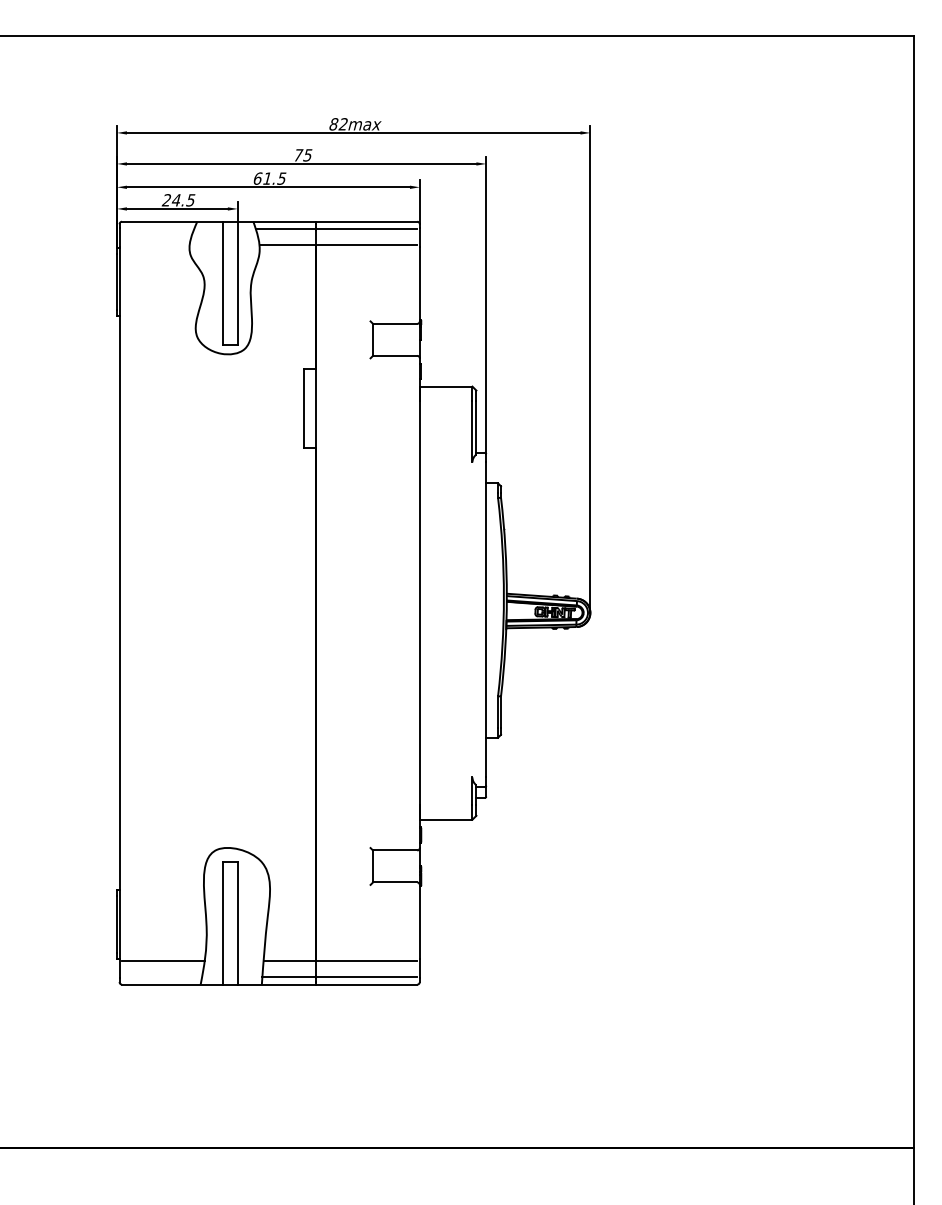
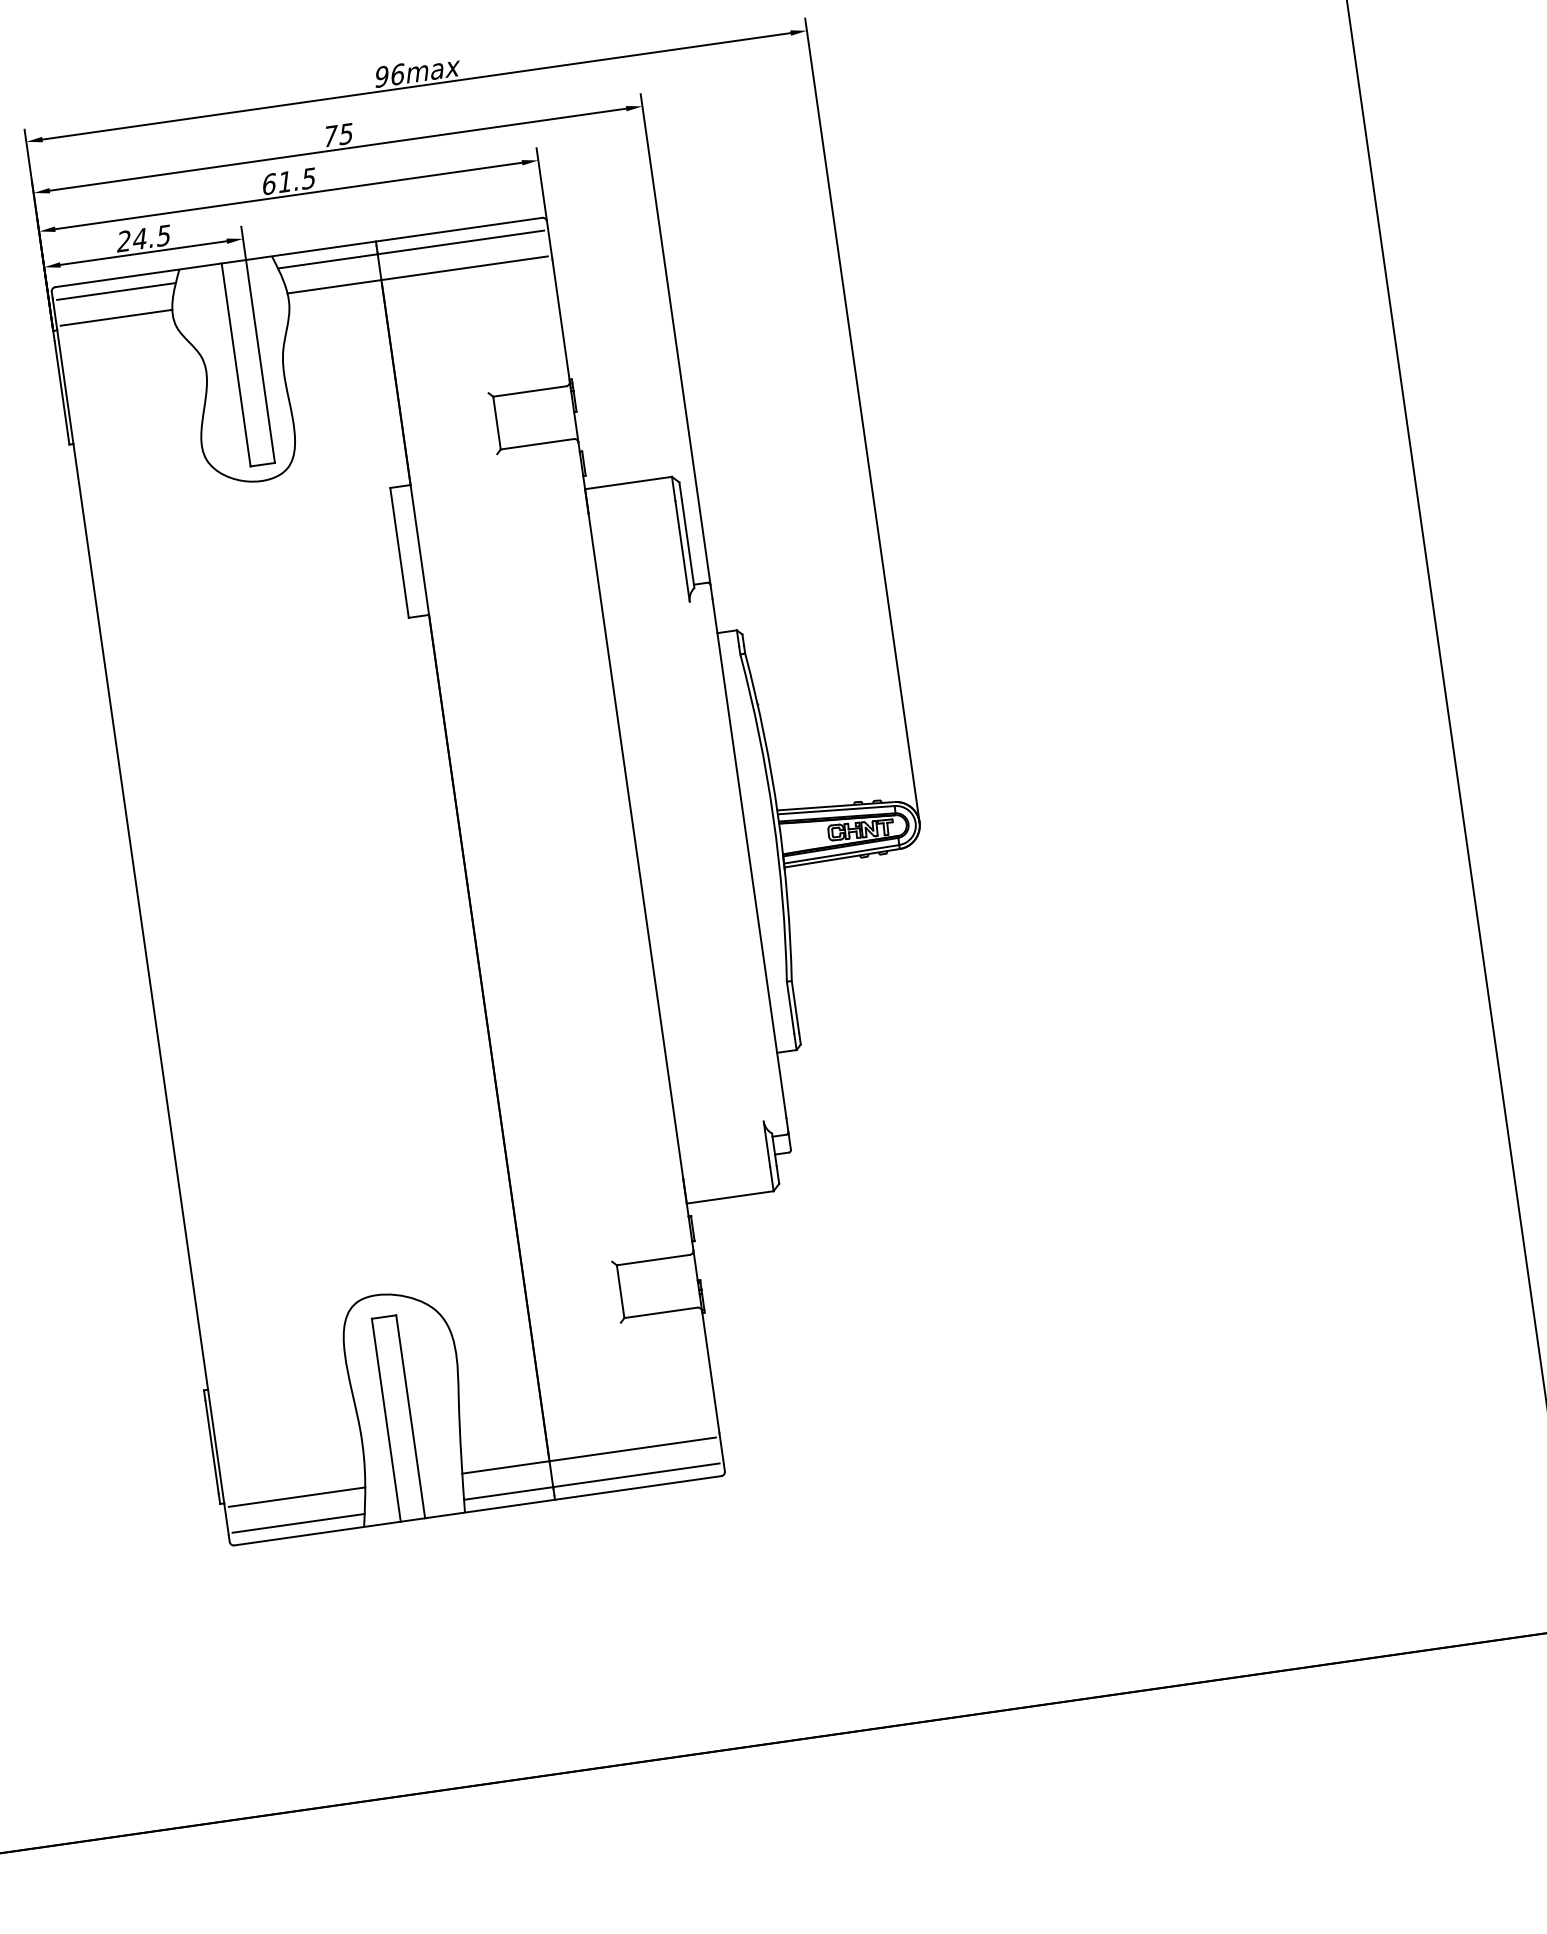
text: (338, 124) -> (389, 75), 82max -> 96max
line: (158, 229) -> (117, 291), added
line: (155, 245) -> (116, 318), added
line: (162, 976) -> (299, 1522), added

